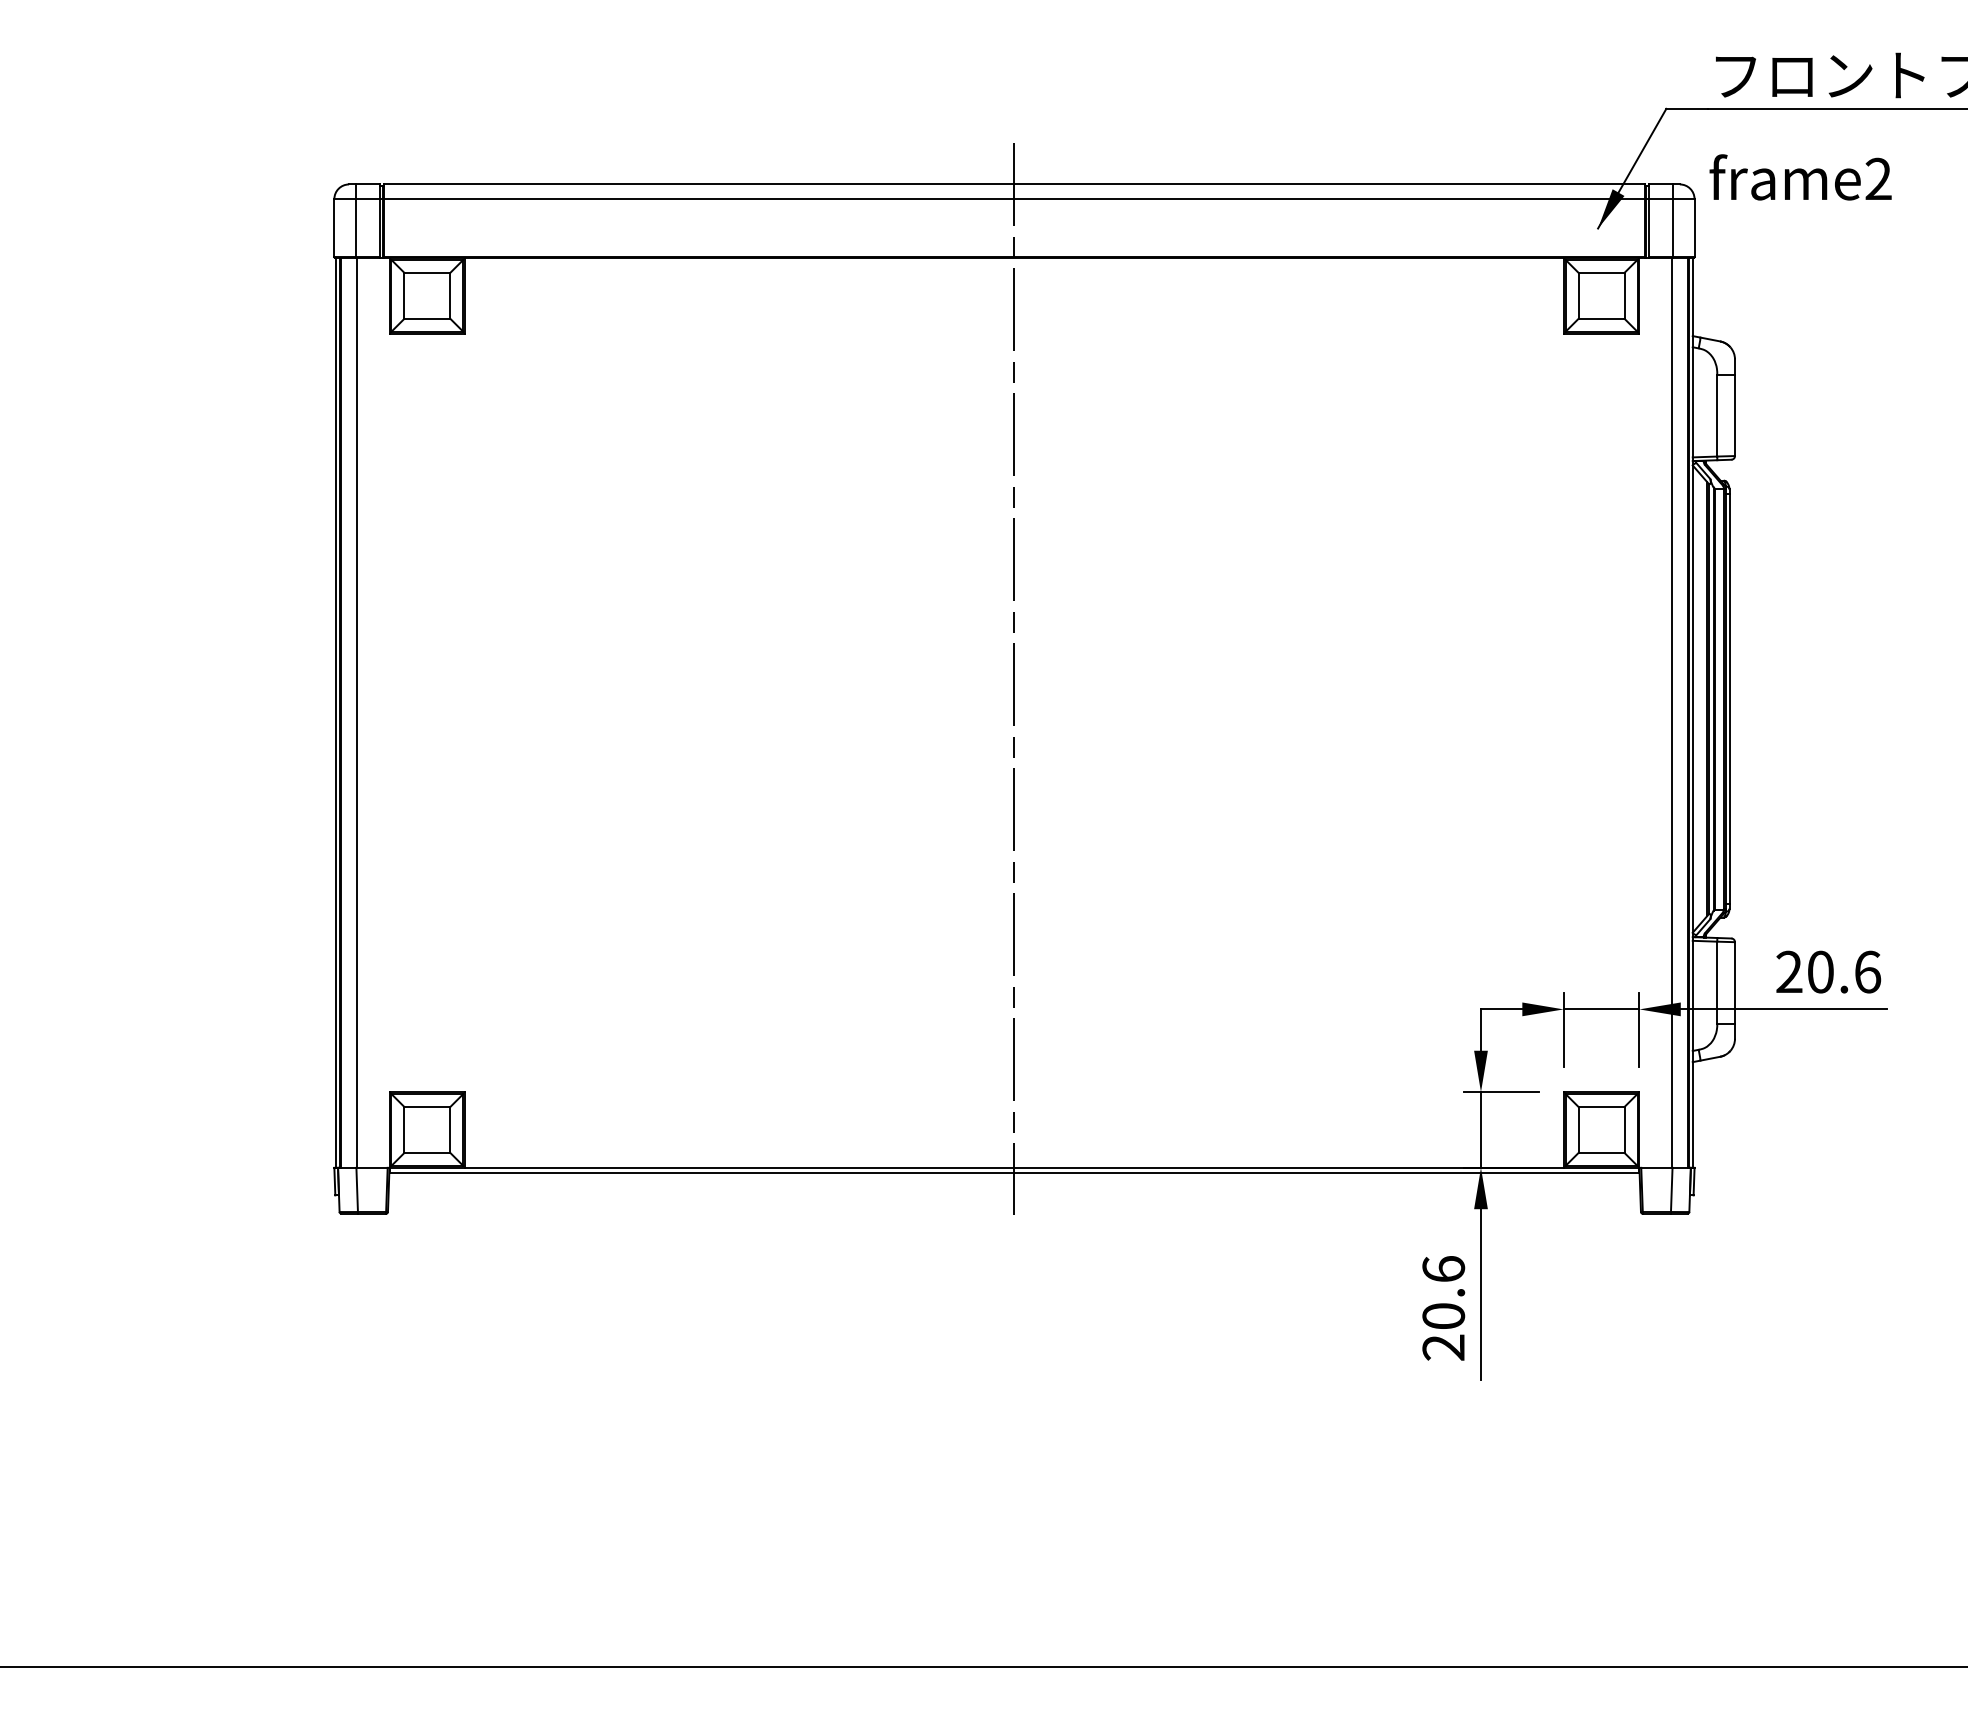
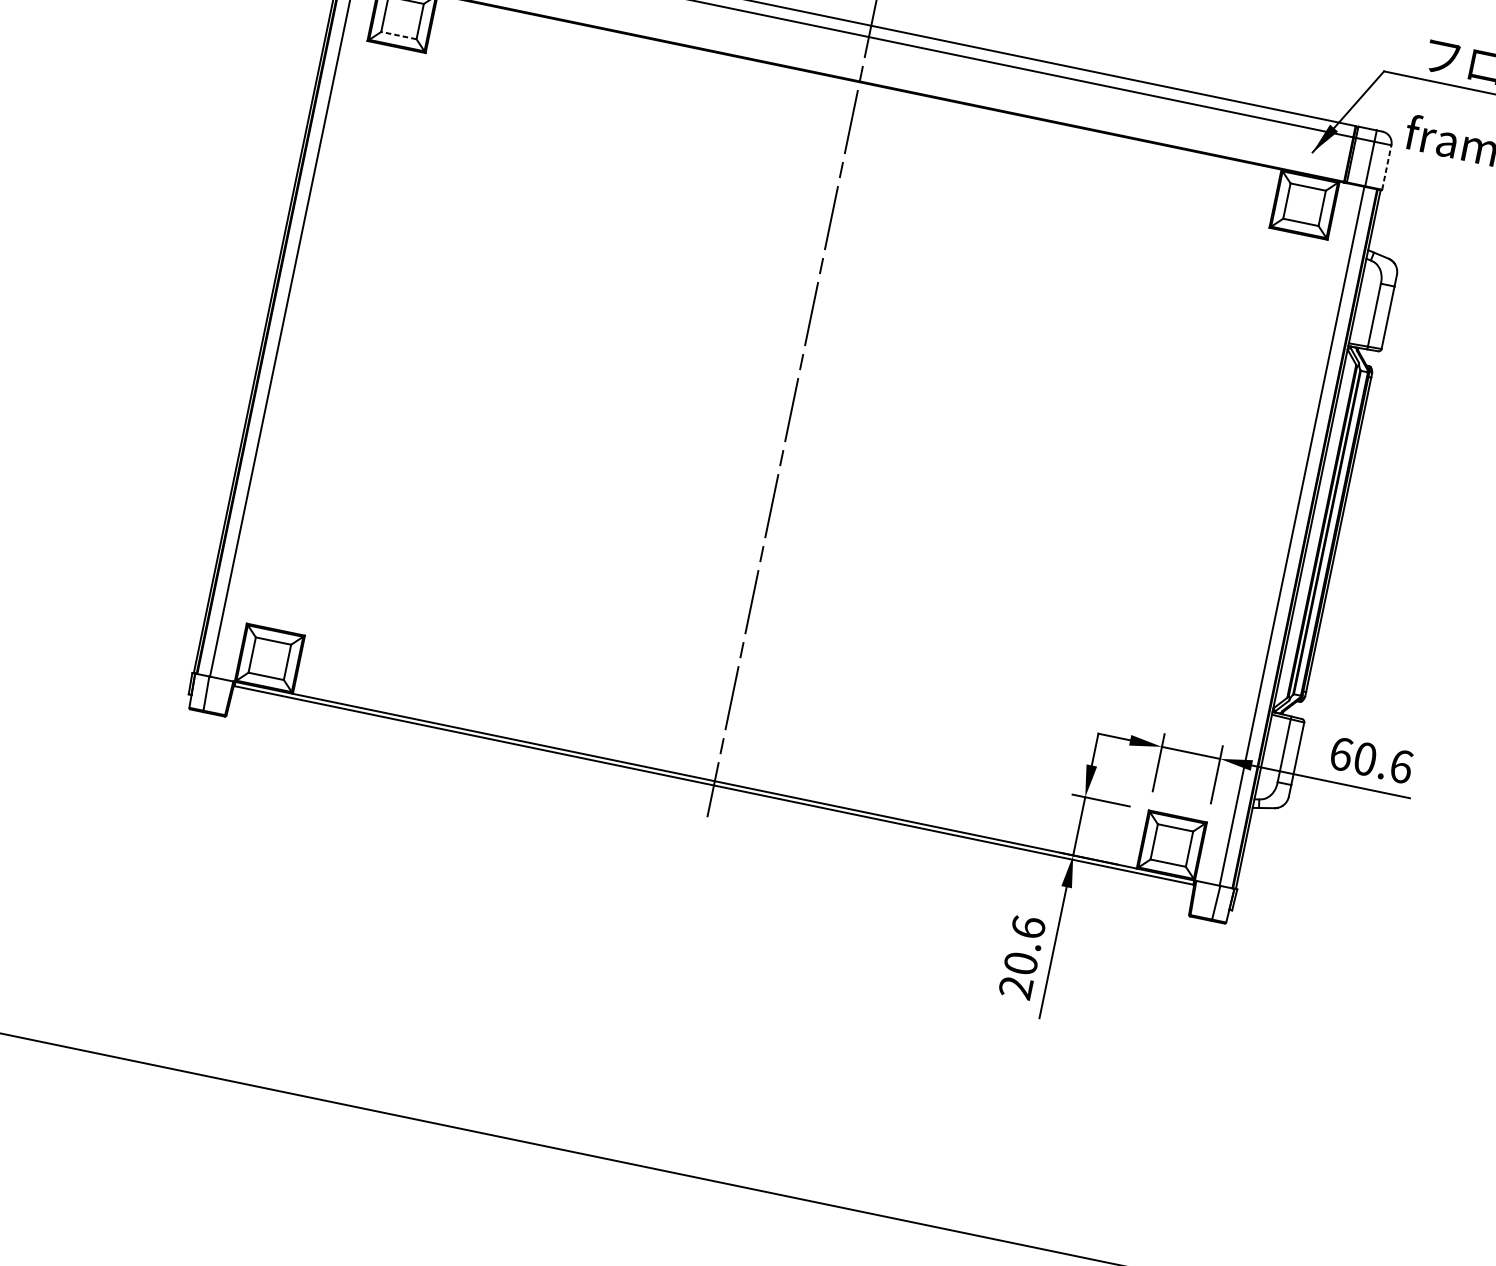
line: (1694, 228) -> (1386, 167), solid -> dashed
line: (427, 318) -> (399, 35), solid -> dashed
text: (1789, 971) -> (1341, 753), 20.6 -> 60.6

